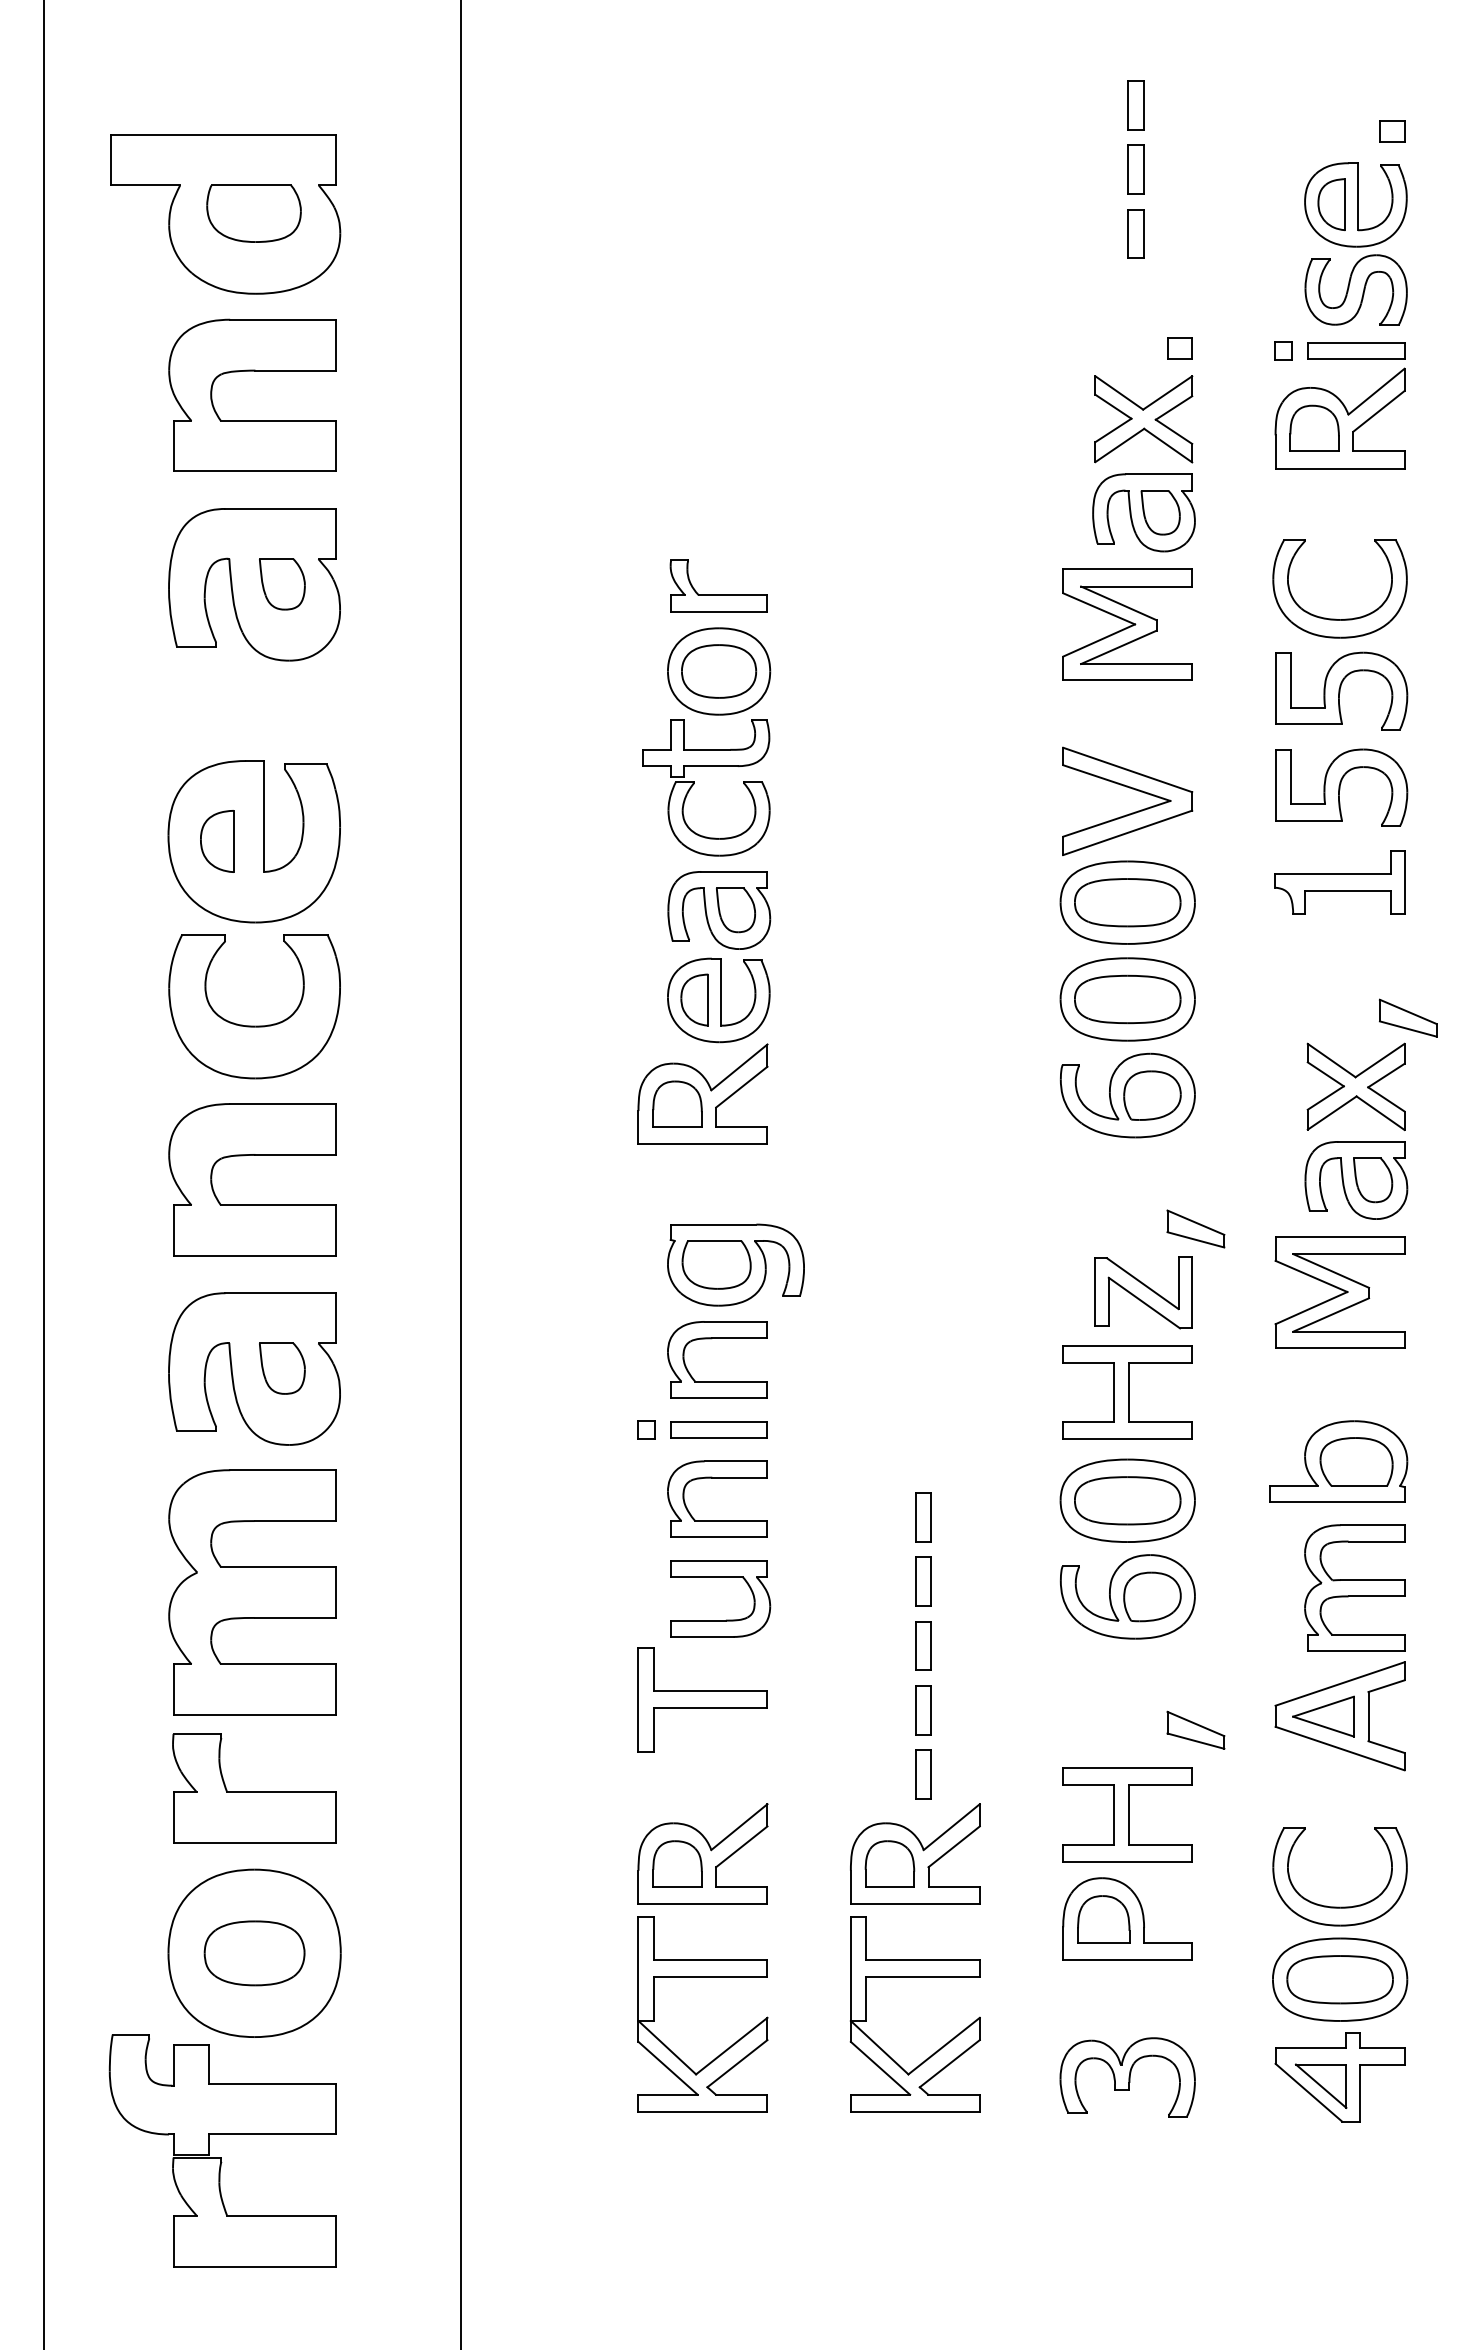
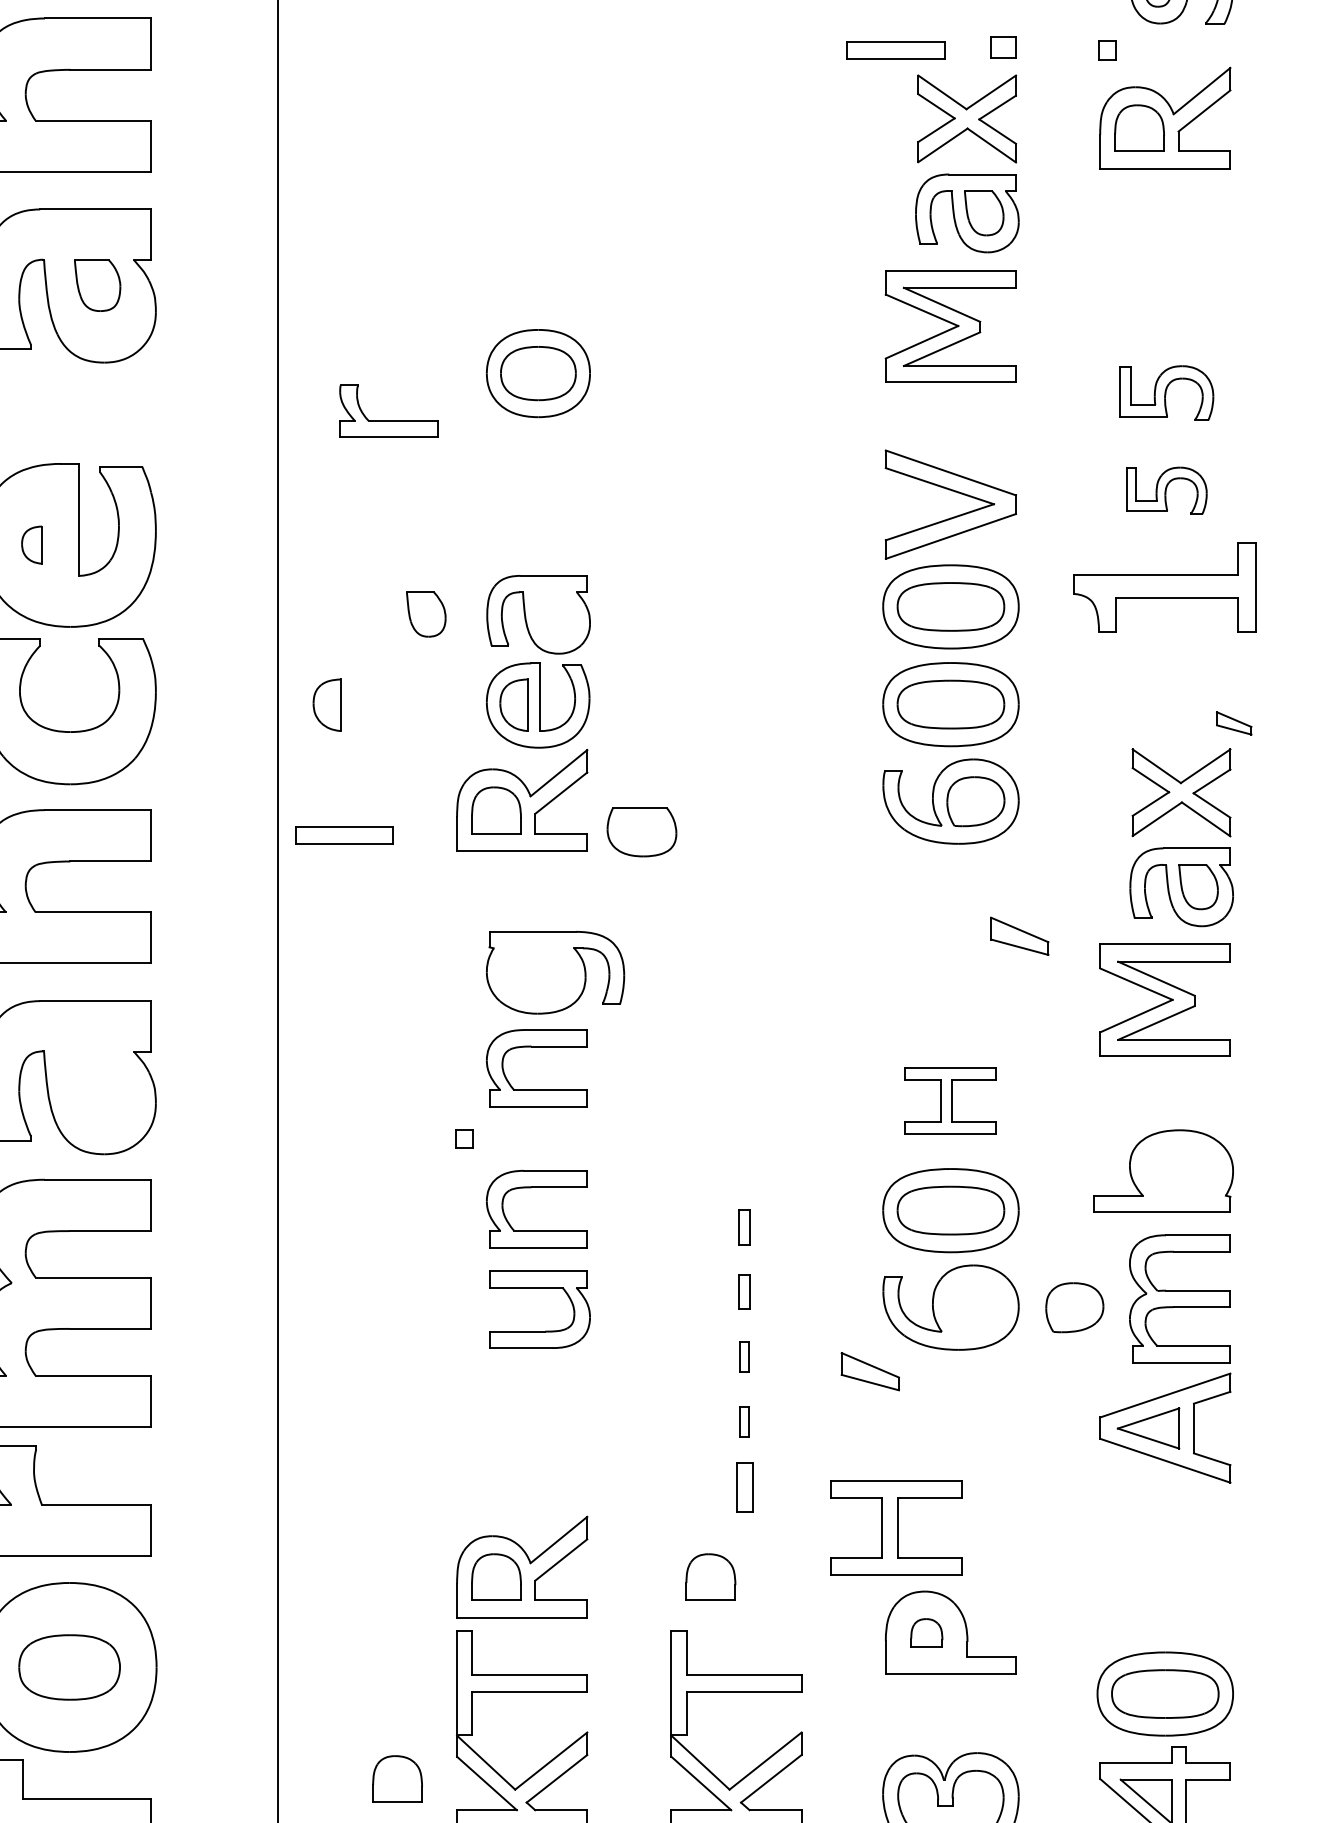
part: (1356, 350) -> (896, 49), moved
part: (718, 594) -> (388, 419), moved
part: (1335, 618) -> (1160, 320), removed
part: (1341, 690) -> (1166, 392), size x0.7
part: (694, 784) -> (513, 487), removed
part: (1341, 787) -> (1166, 490), size x0.6
part: (217, 841) -> (32, 545), size x0.6
part: (1339, 882) -> (1164, 586), size x1.4
part: (735, 910) -> (425, 614), moved
part: (509, 999) -> (326, 704), added
part: (1408, 1017) -> (1234, 722), size x0.6
part: (716, 1264) -> (641, 831), moved
part: (1143, 1292) -> (966, 1000), removed
part: (282, 1368) -> (97, 1077), removed
part: (1127, 1392) -> (950, 1101), size x0.7
part: (718, 1429) -> (344, 834), moved
part: (1356, 1461) -> (1181, 1170), removed
part: (923, 1517) -> (744, 1227), size x0.7
part: (923, 1581) -> (744, 1292), size x0.7
part: (1152, 1596) -> (1074, 1307), moved
part: (923, 1645) -> (744, 1356), size x0.6
part: (702, 1699) -> (521, 1411), removed
part: (923, 1710) -> (744, 1422), size x0.6
part: (1195, 1729) -> (869, 1370), moved
part: (1127, 1814) -> (896, 1527), moved
part: (915, 1853) -> (736, 1566), removed
part: (1339, 1906) -> (1164, 1620), removed
part: (1103, 1919) -> (926, 1633), size x0.6
part: (579, 2063) -> (397, 1778), added

